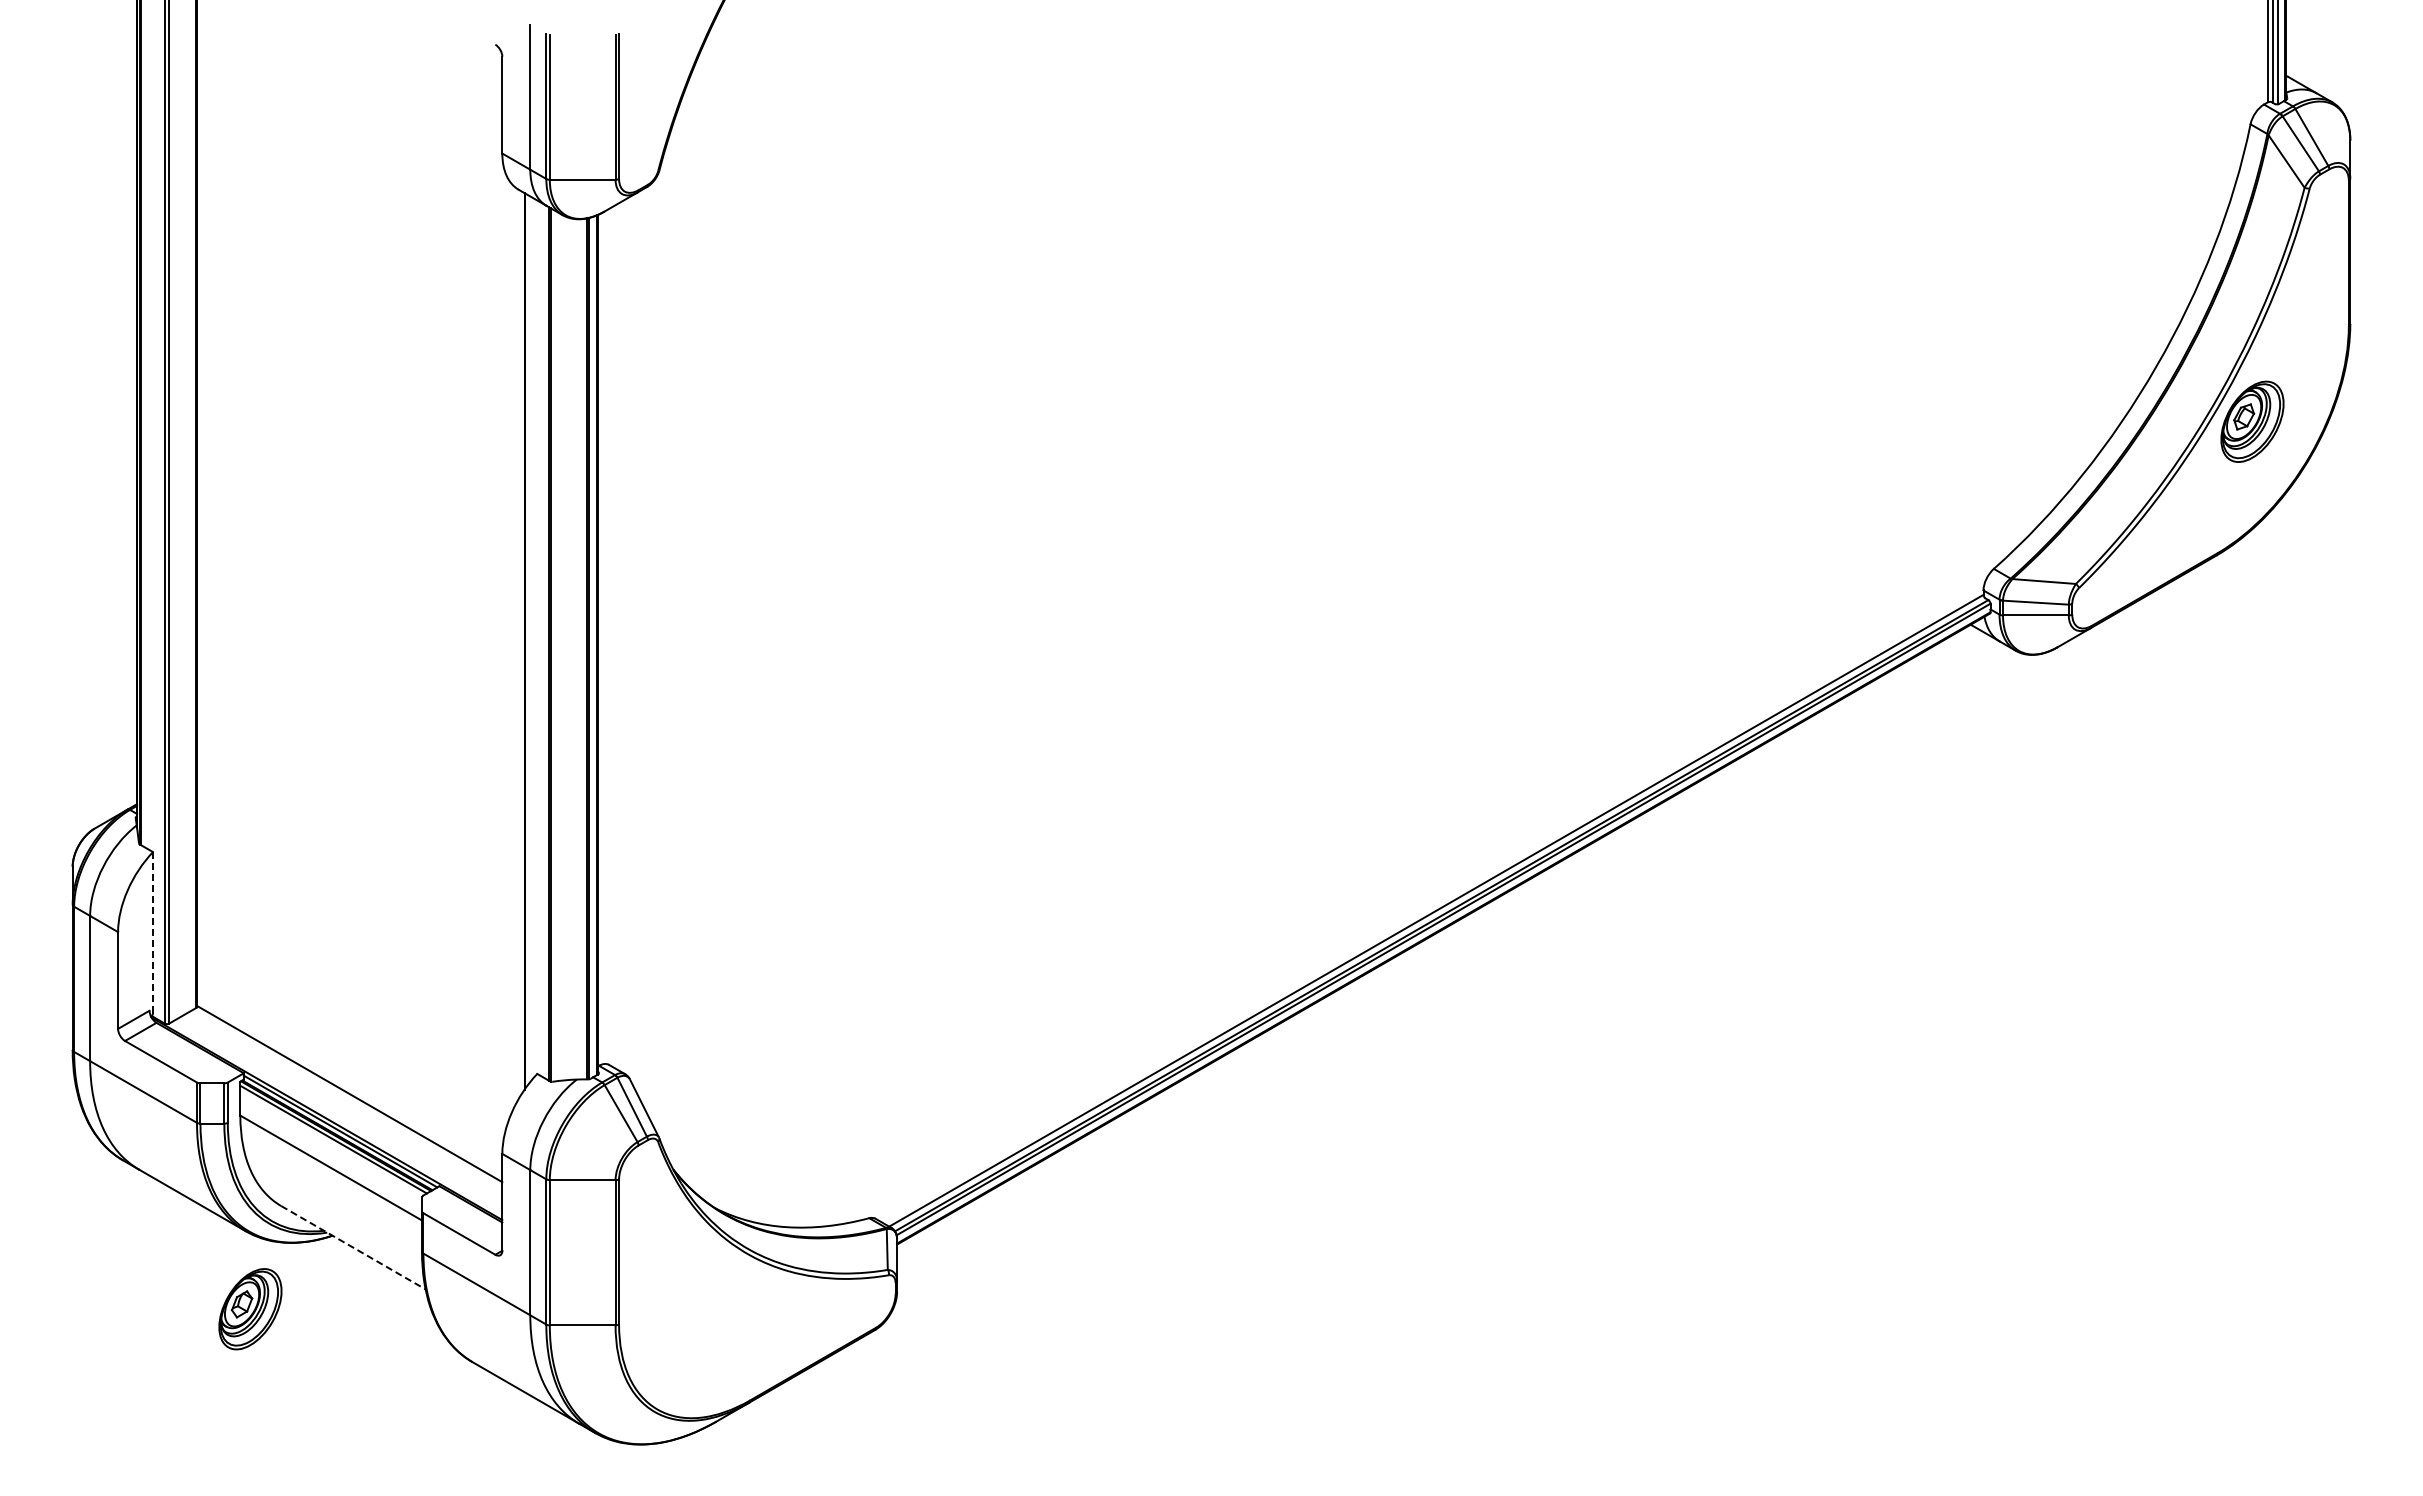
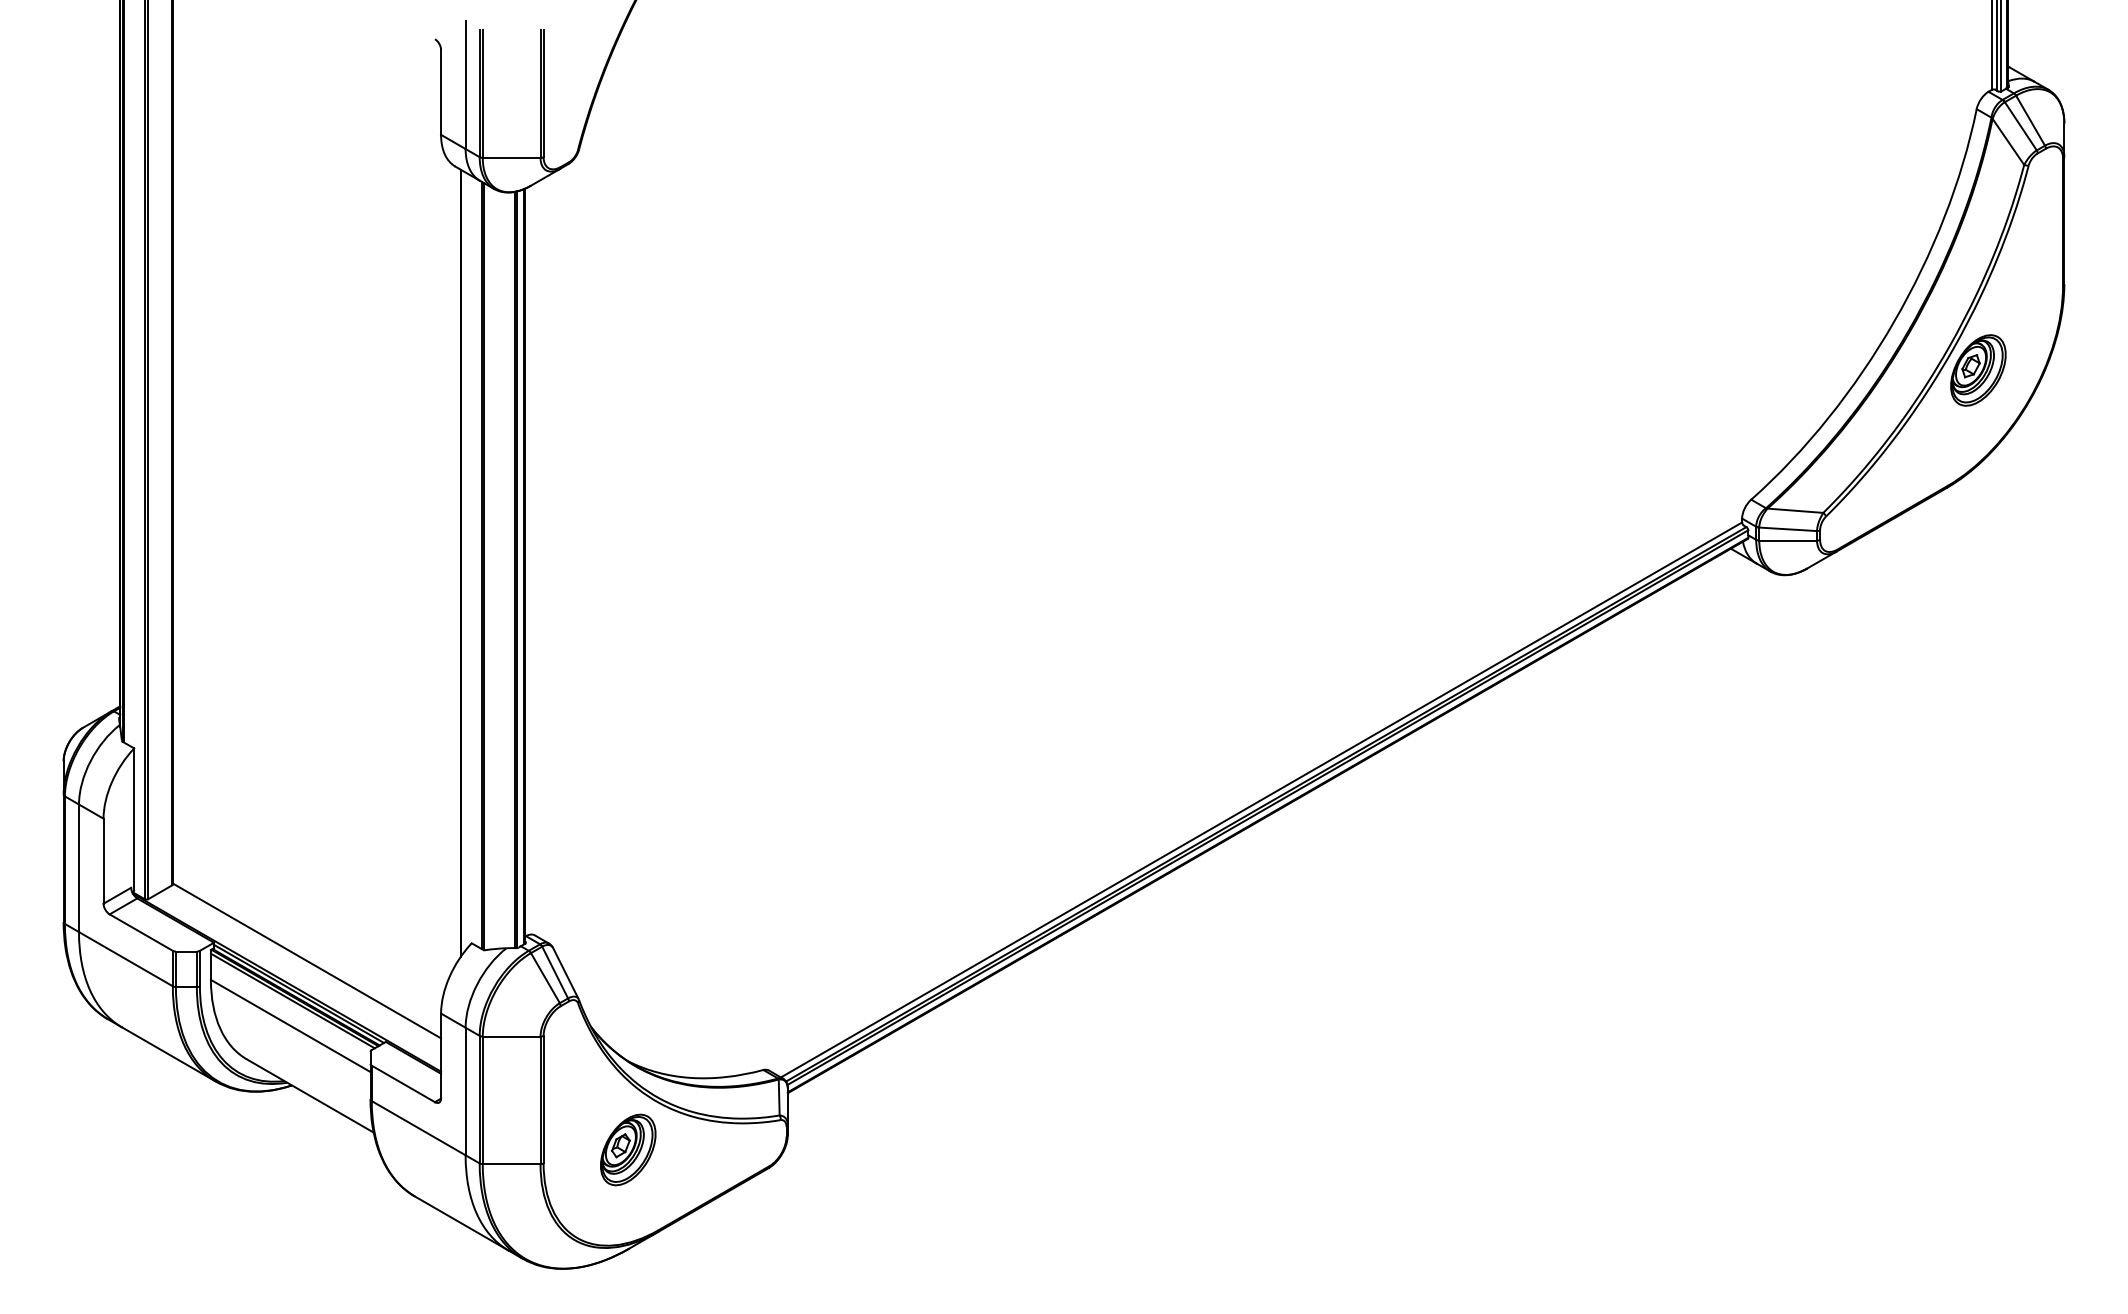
line: (153, 931) -> (134, 818), dashed -> solid
line: (353, 1247) -> (310, 1095), dashed -> solid
part: (250, 1309) -> (628, 1150), moved

